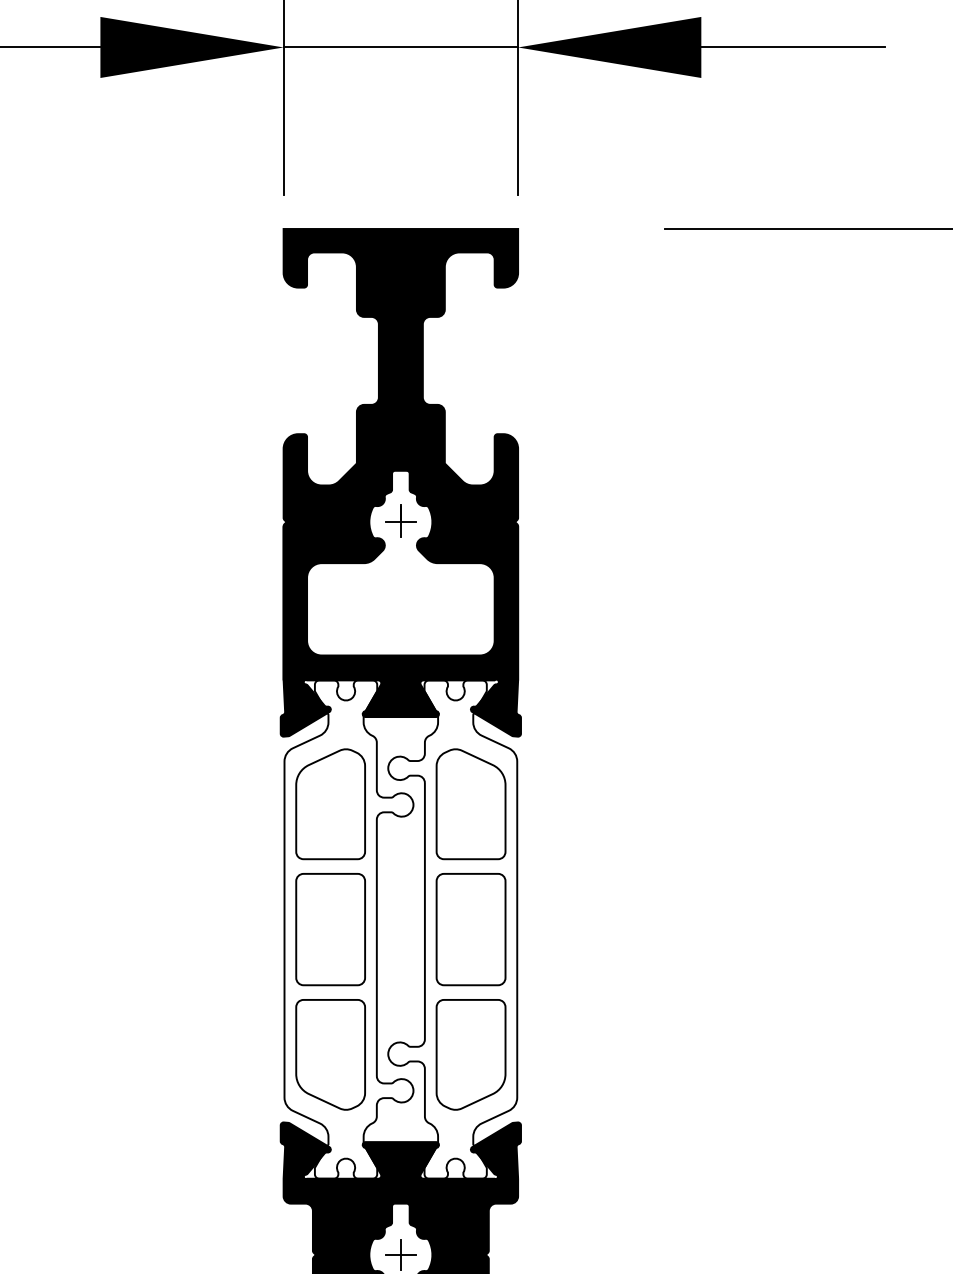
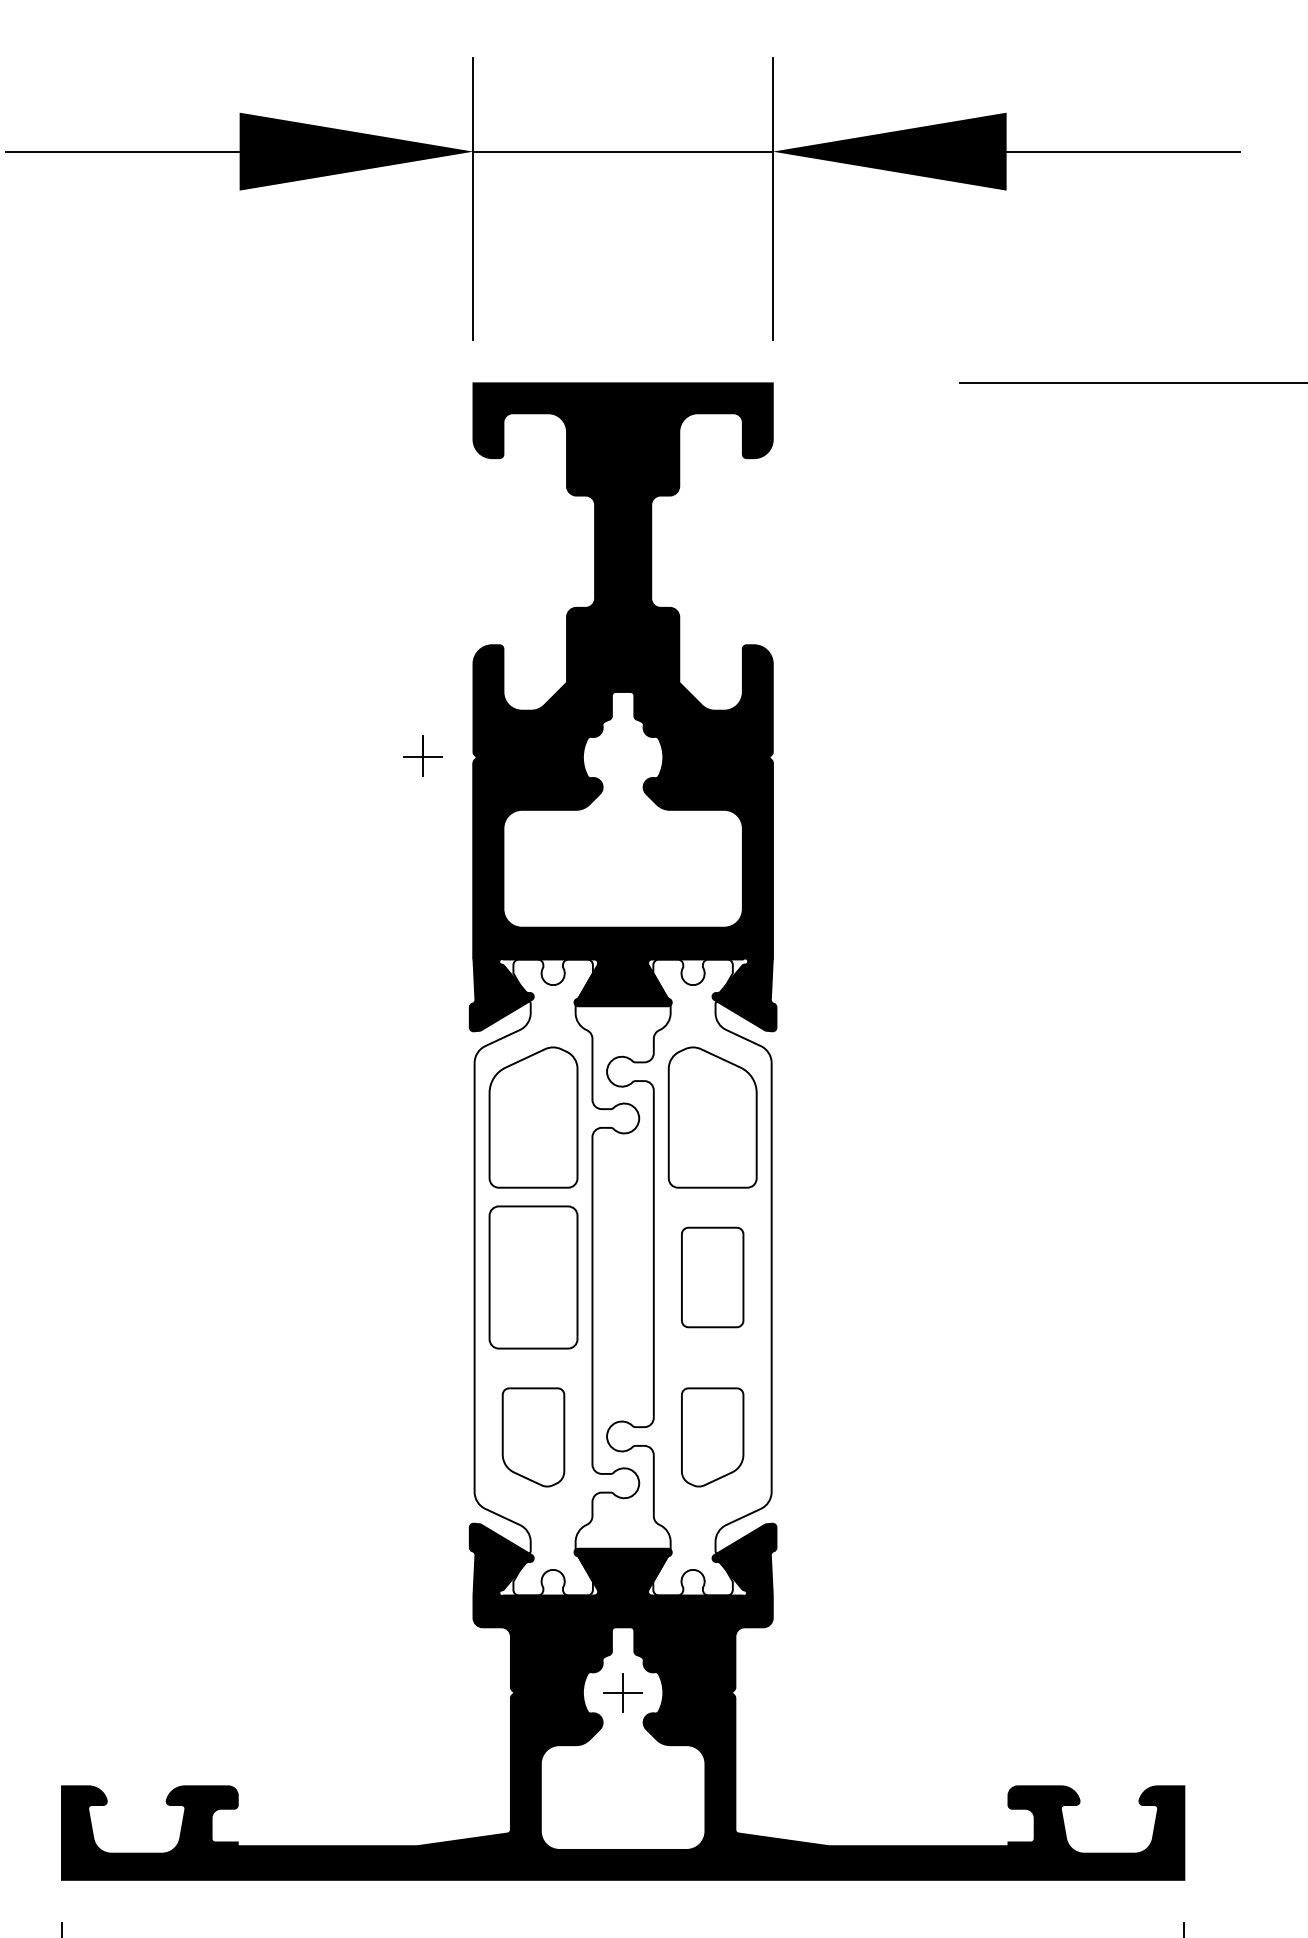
part: (400, 520) -> (422, 755), moved
part: (470, 929) -> (712, 1277), size x0.7
part: (330, 1054) -> (533, 1437), size x0.7
part: (470, 1054) -> (712, 1437), size x0.7

